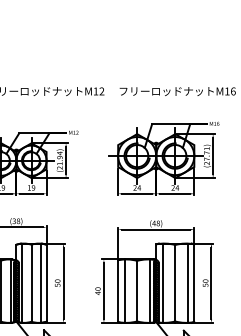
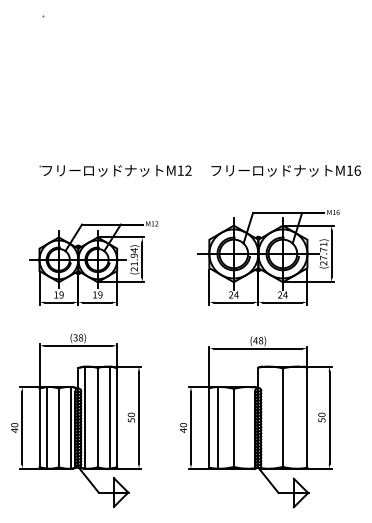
line: (162, 283) -> (266, 417), removed
line: (188, 283) -> (299, 417), removed
line: (150, 290) -> (250, 427), removed

